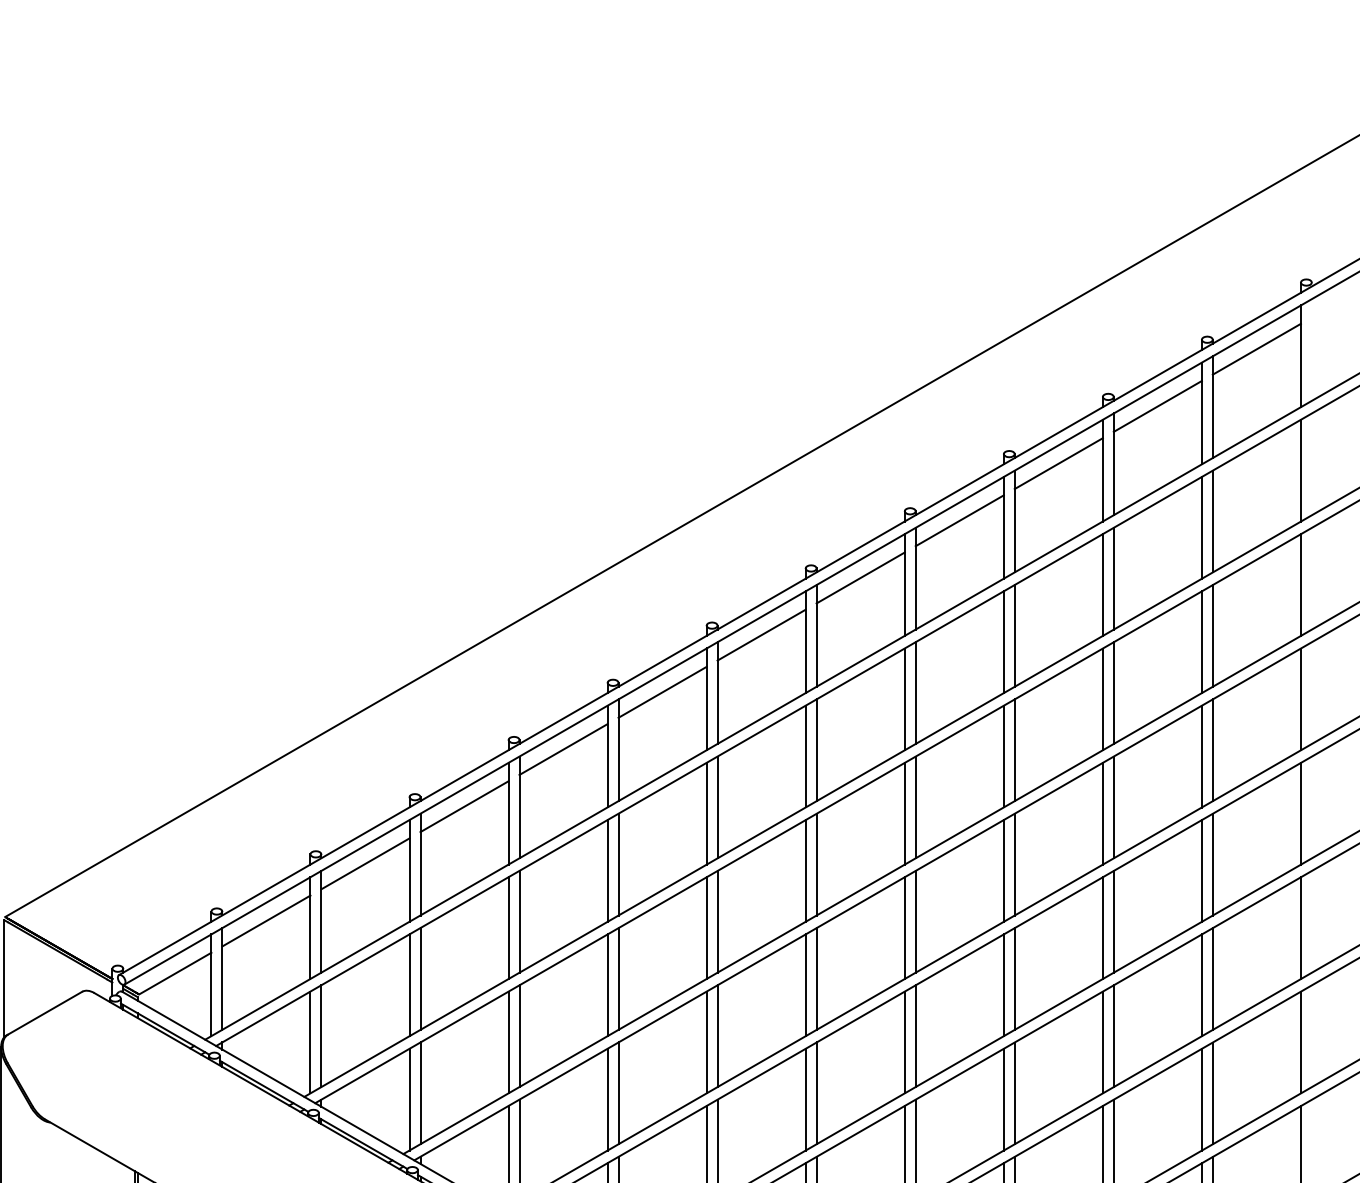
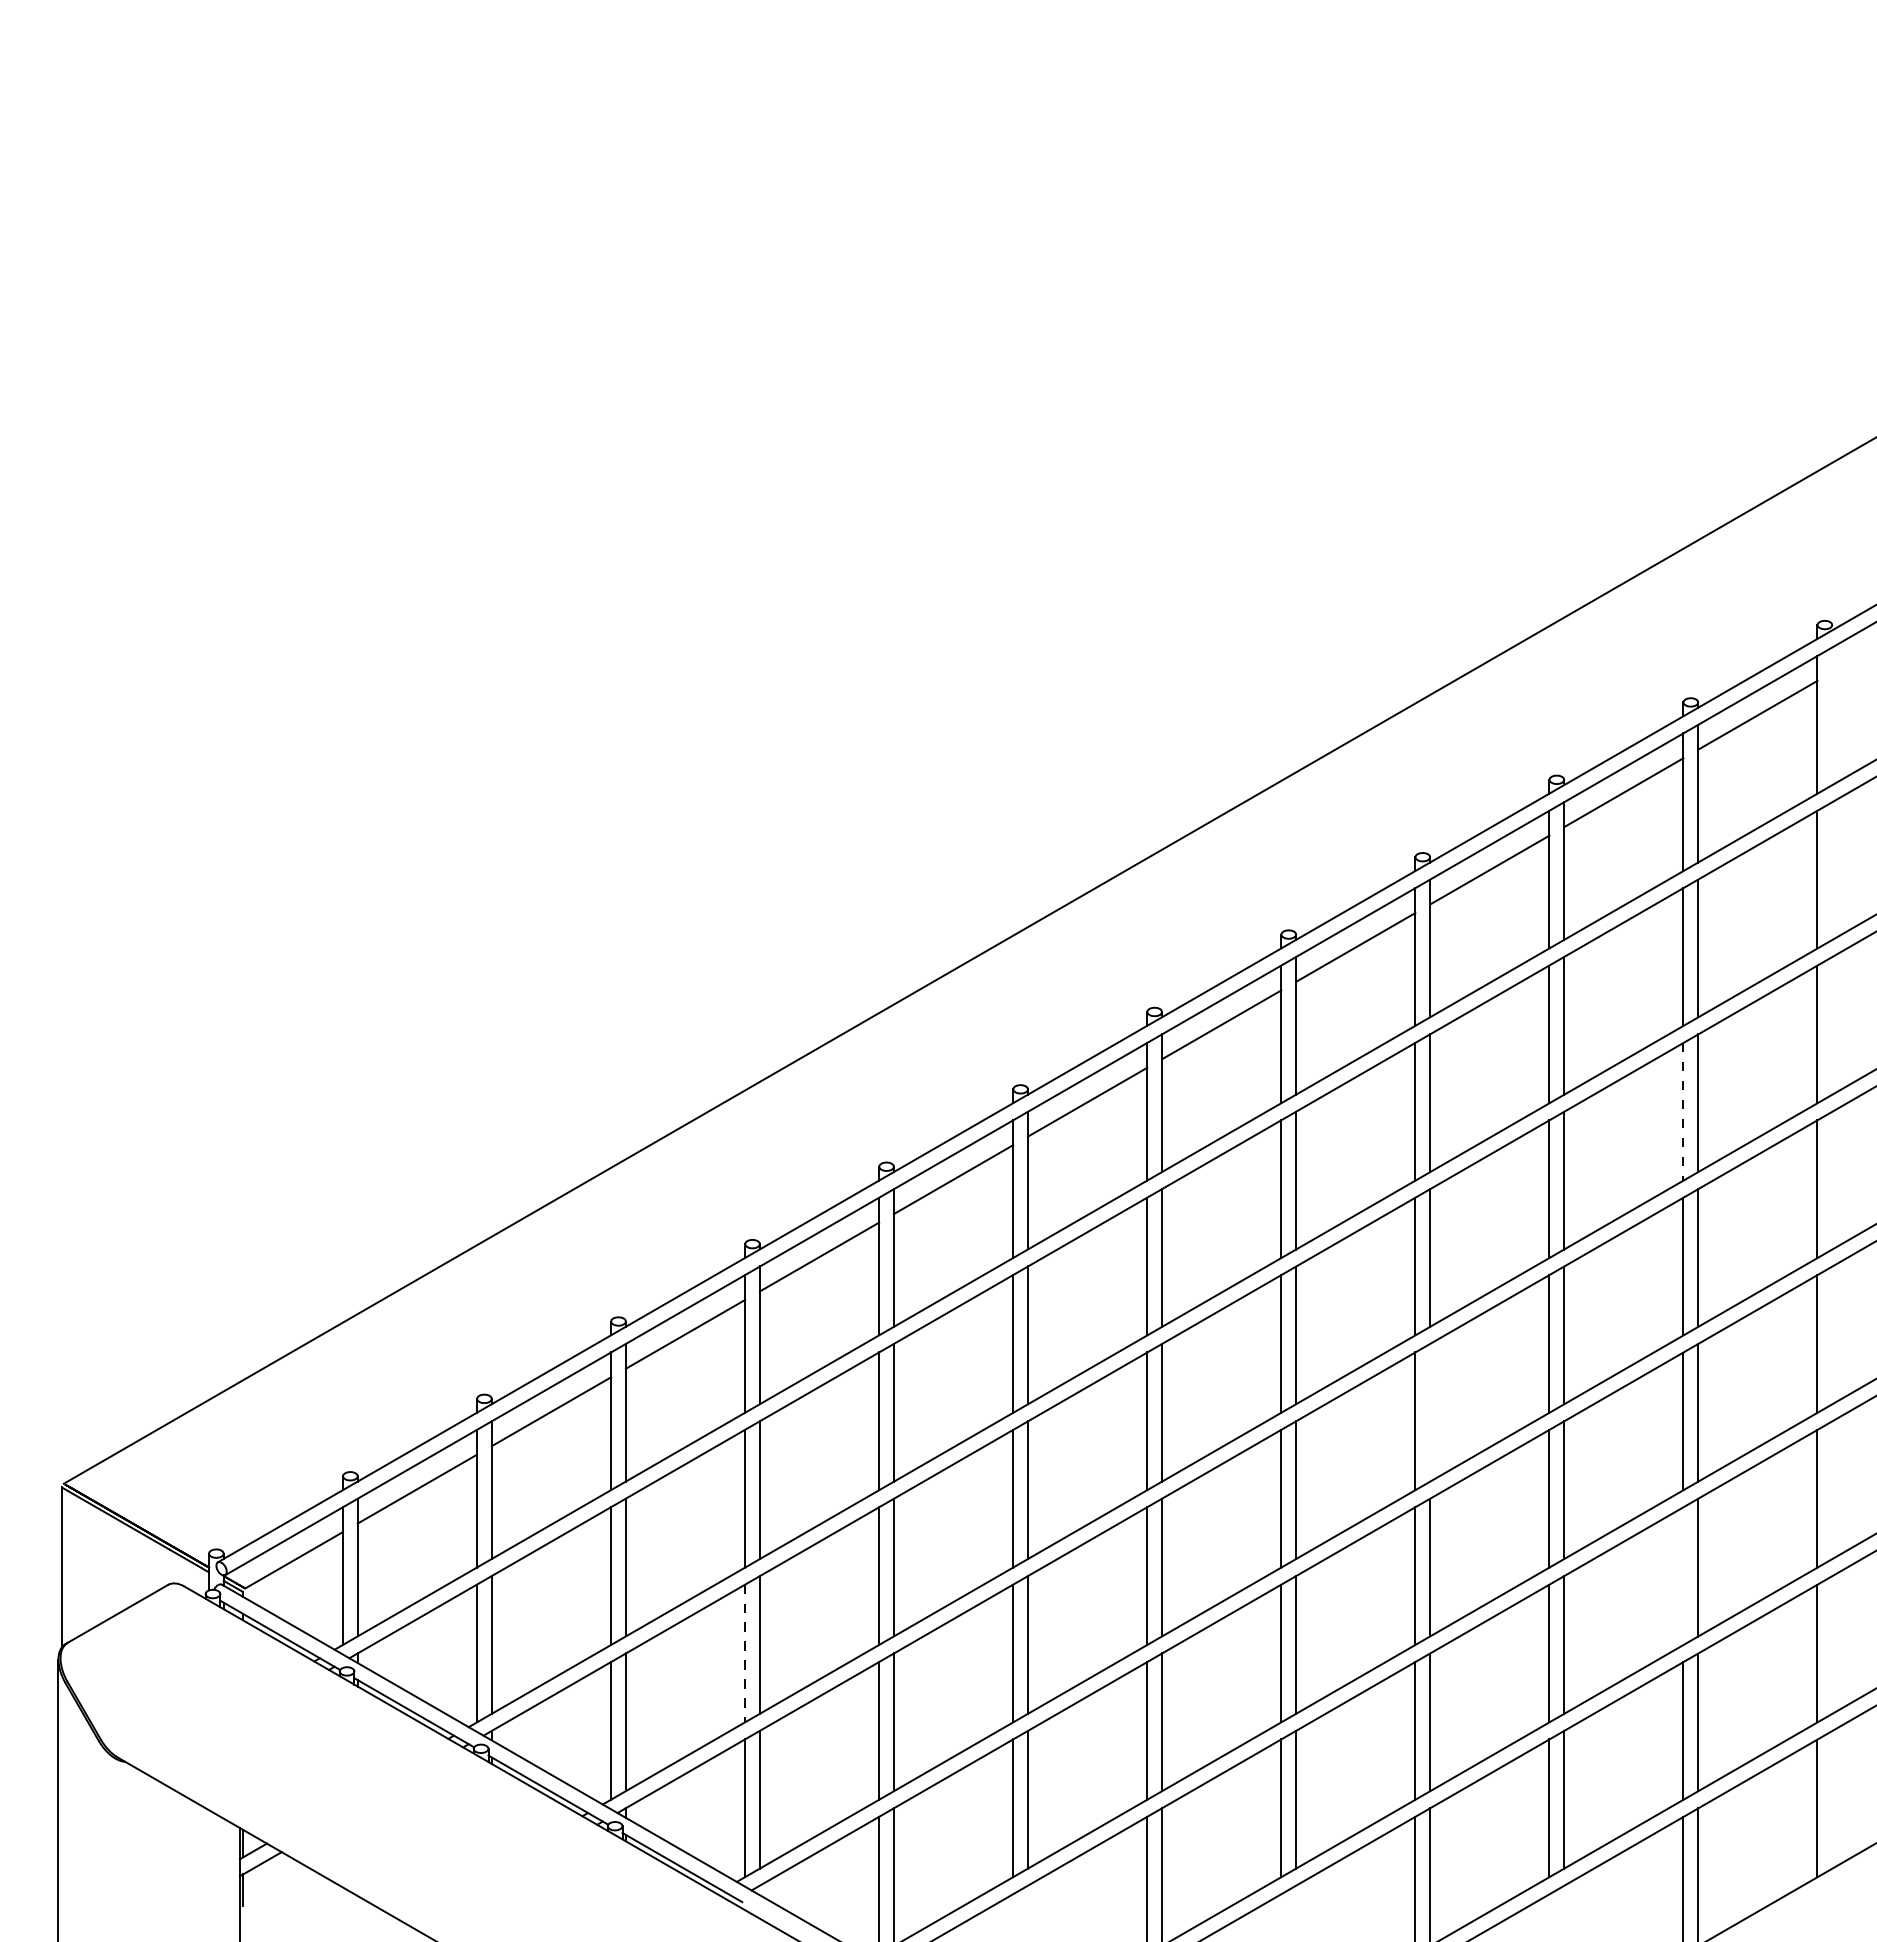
line: (1201, 642) -> (1683, 1111), solid -> dashed
line: (1014, 864) -> (1430, 1412), removed
line: (1201, 985) -> (1683, 1576), removed
line: (508, 1042) -> (745, 1653), solid -> dashed

